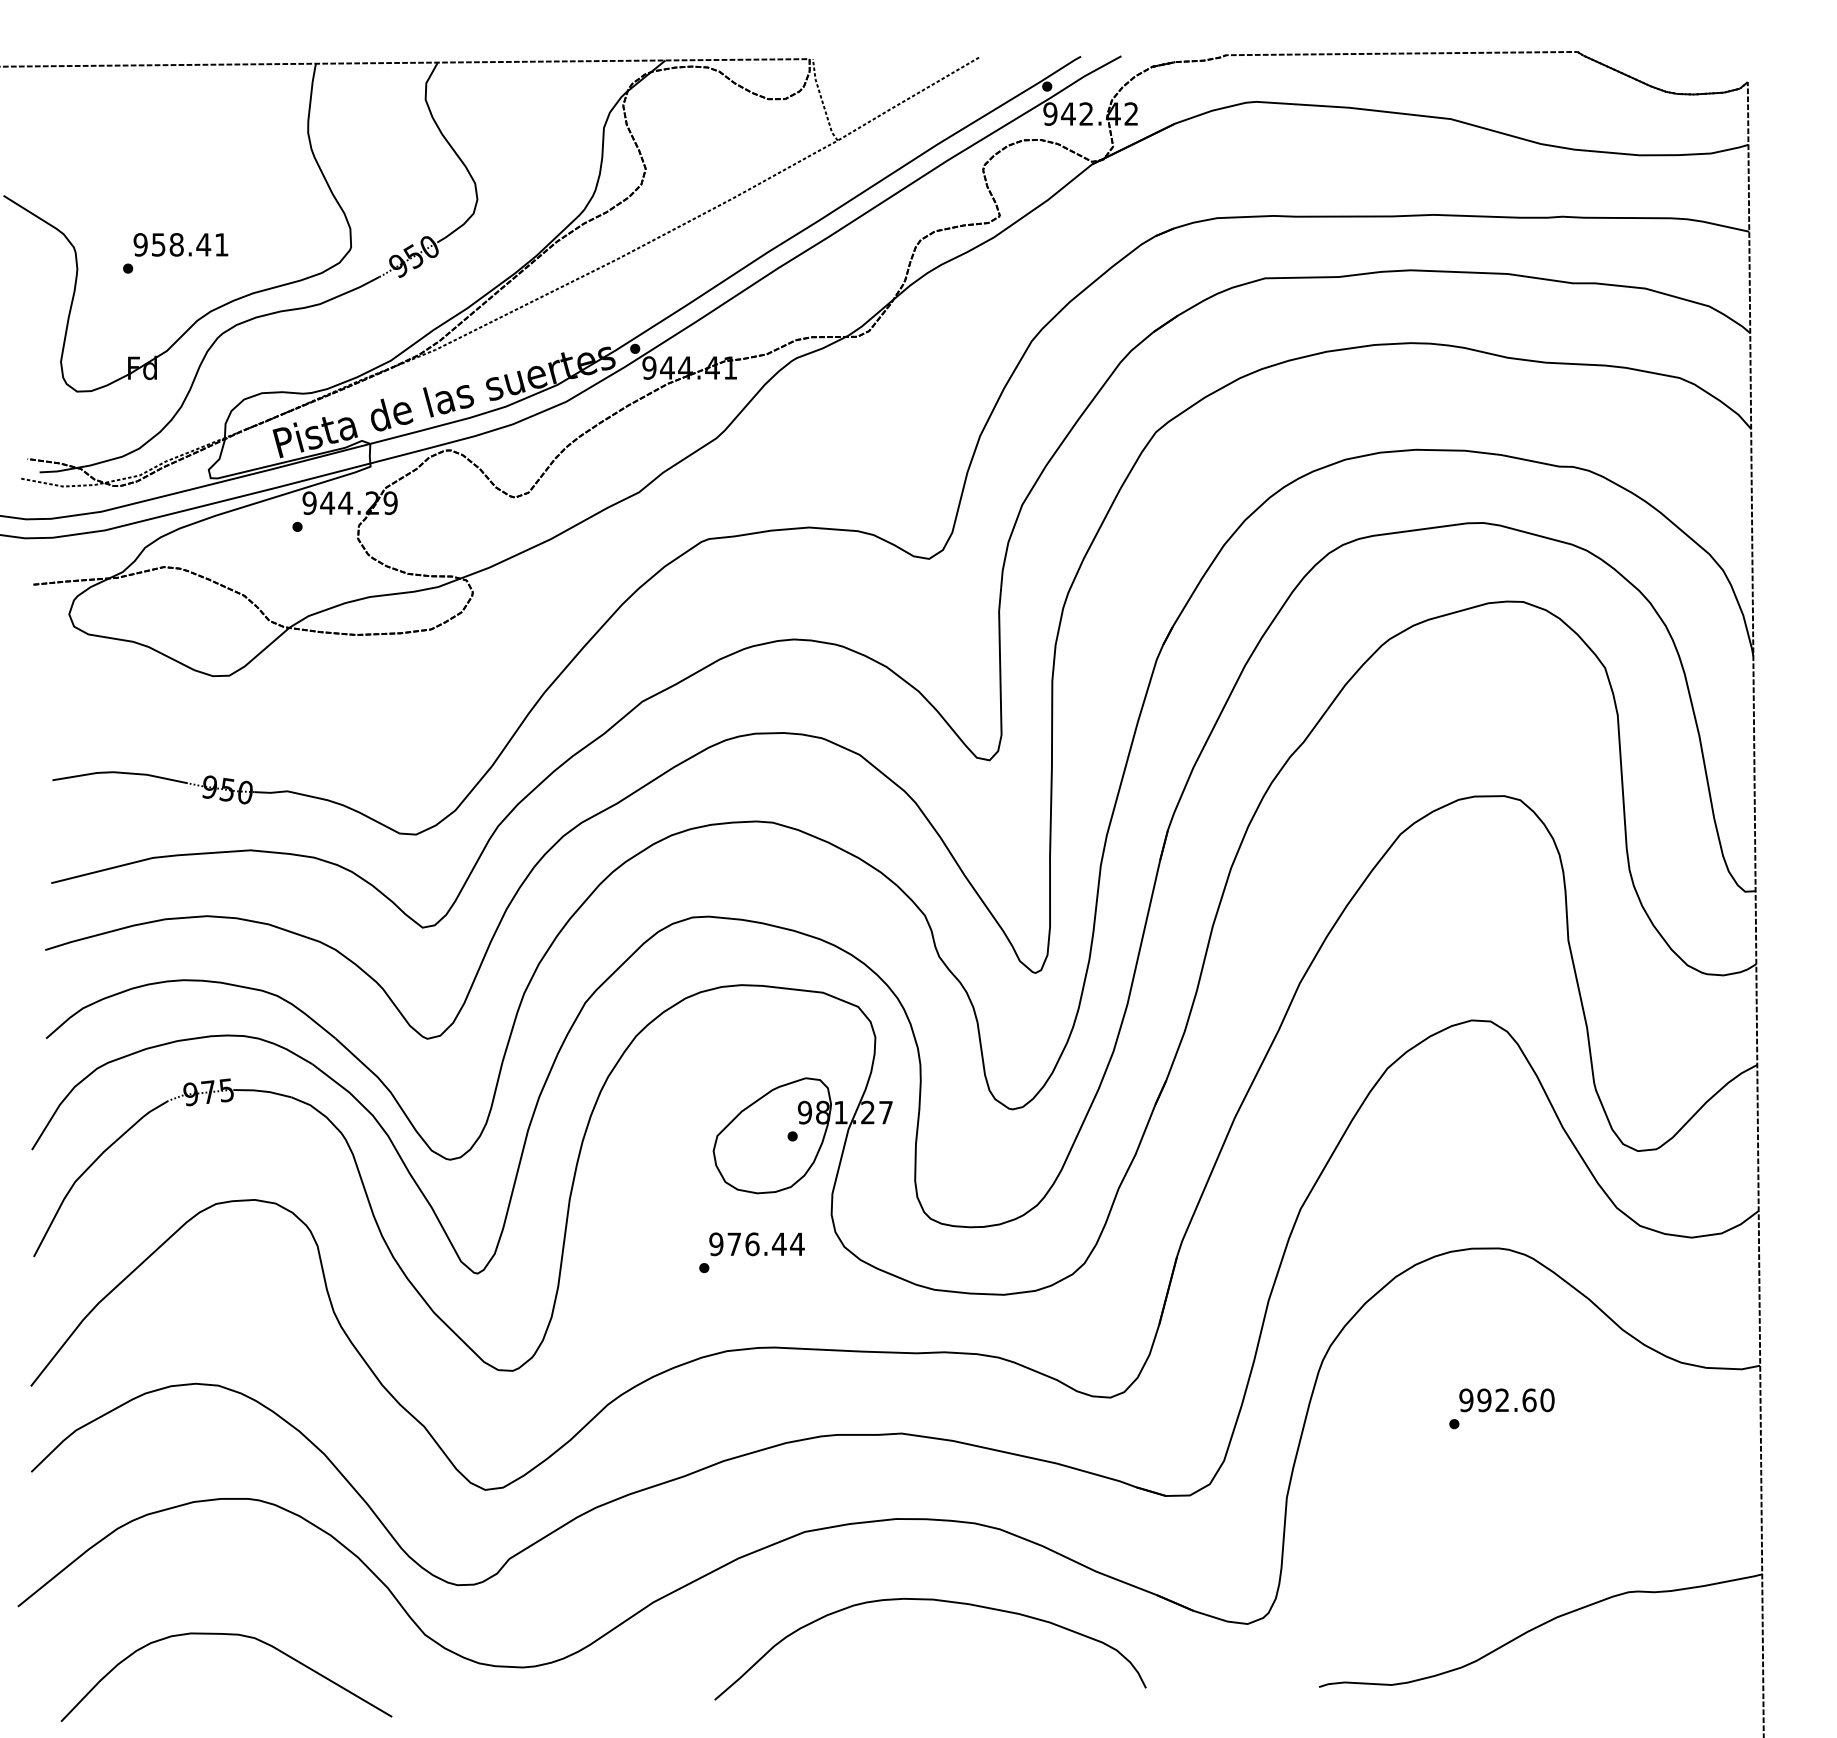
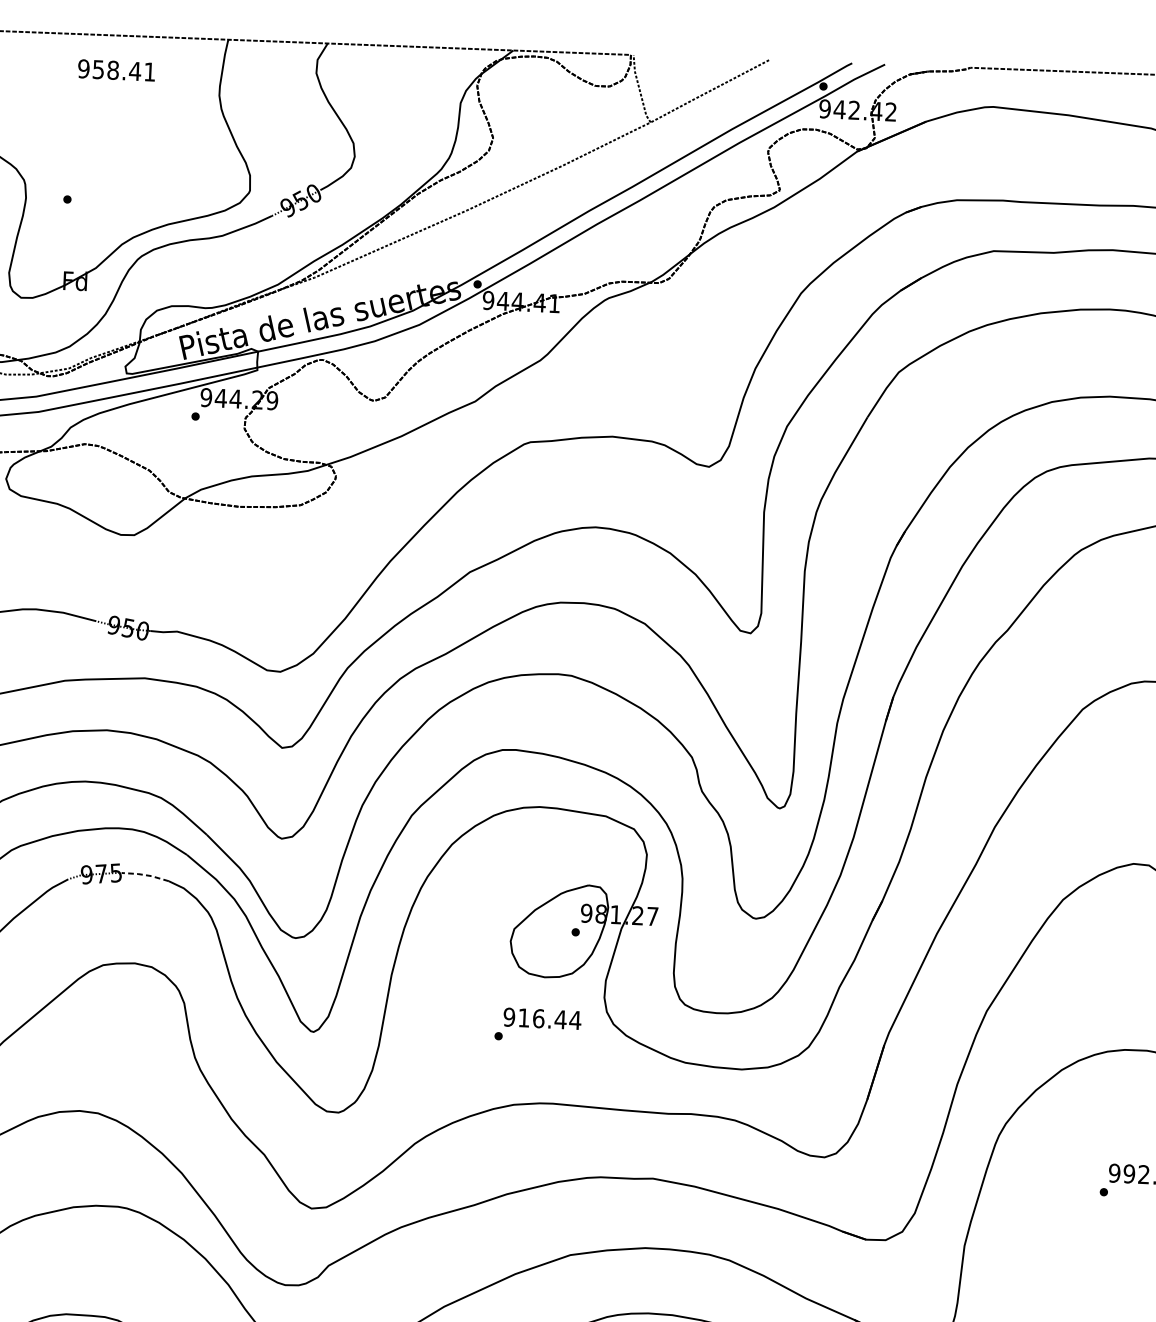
text: (180, 244) -> (116, 70), moved
line: (263, 1091) -> (146, 875), solid -> dashed
text: (733, 1243) -> (523, 1017), 976.44 -> 916.44

